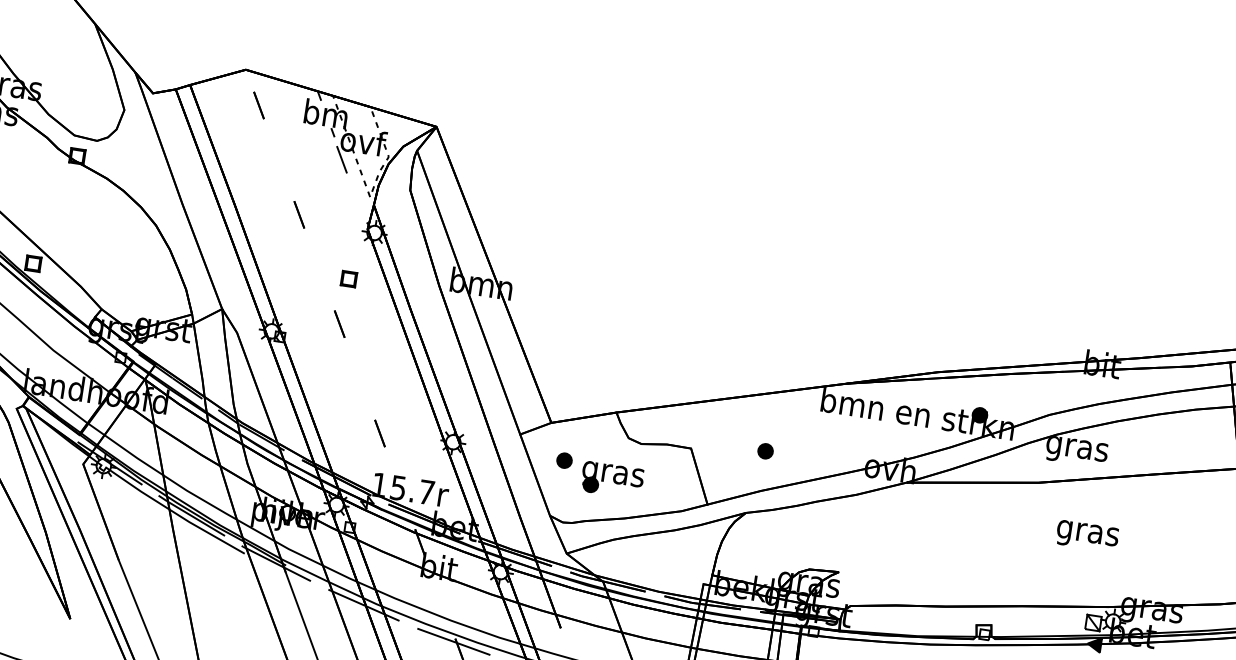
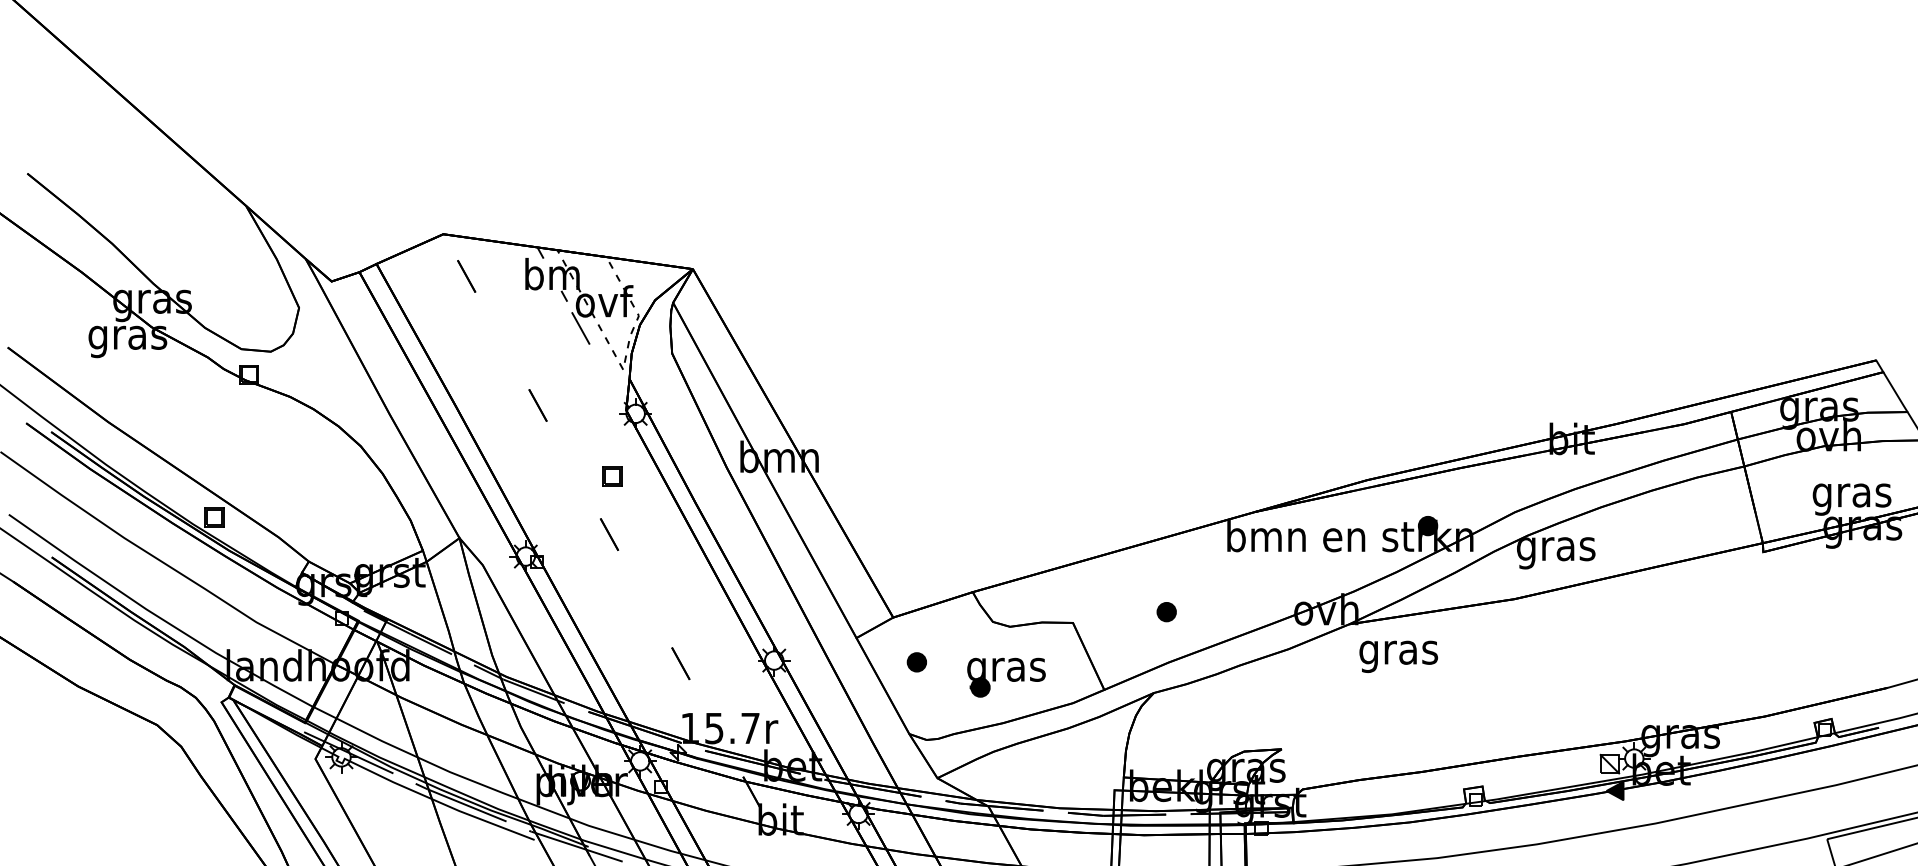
part: (612, 480) -> (1006, 677), moved
text: (1087, 536) -> (1398, 656), moved

